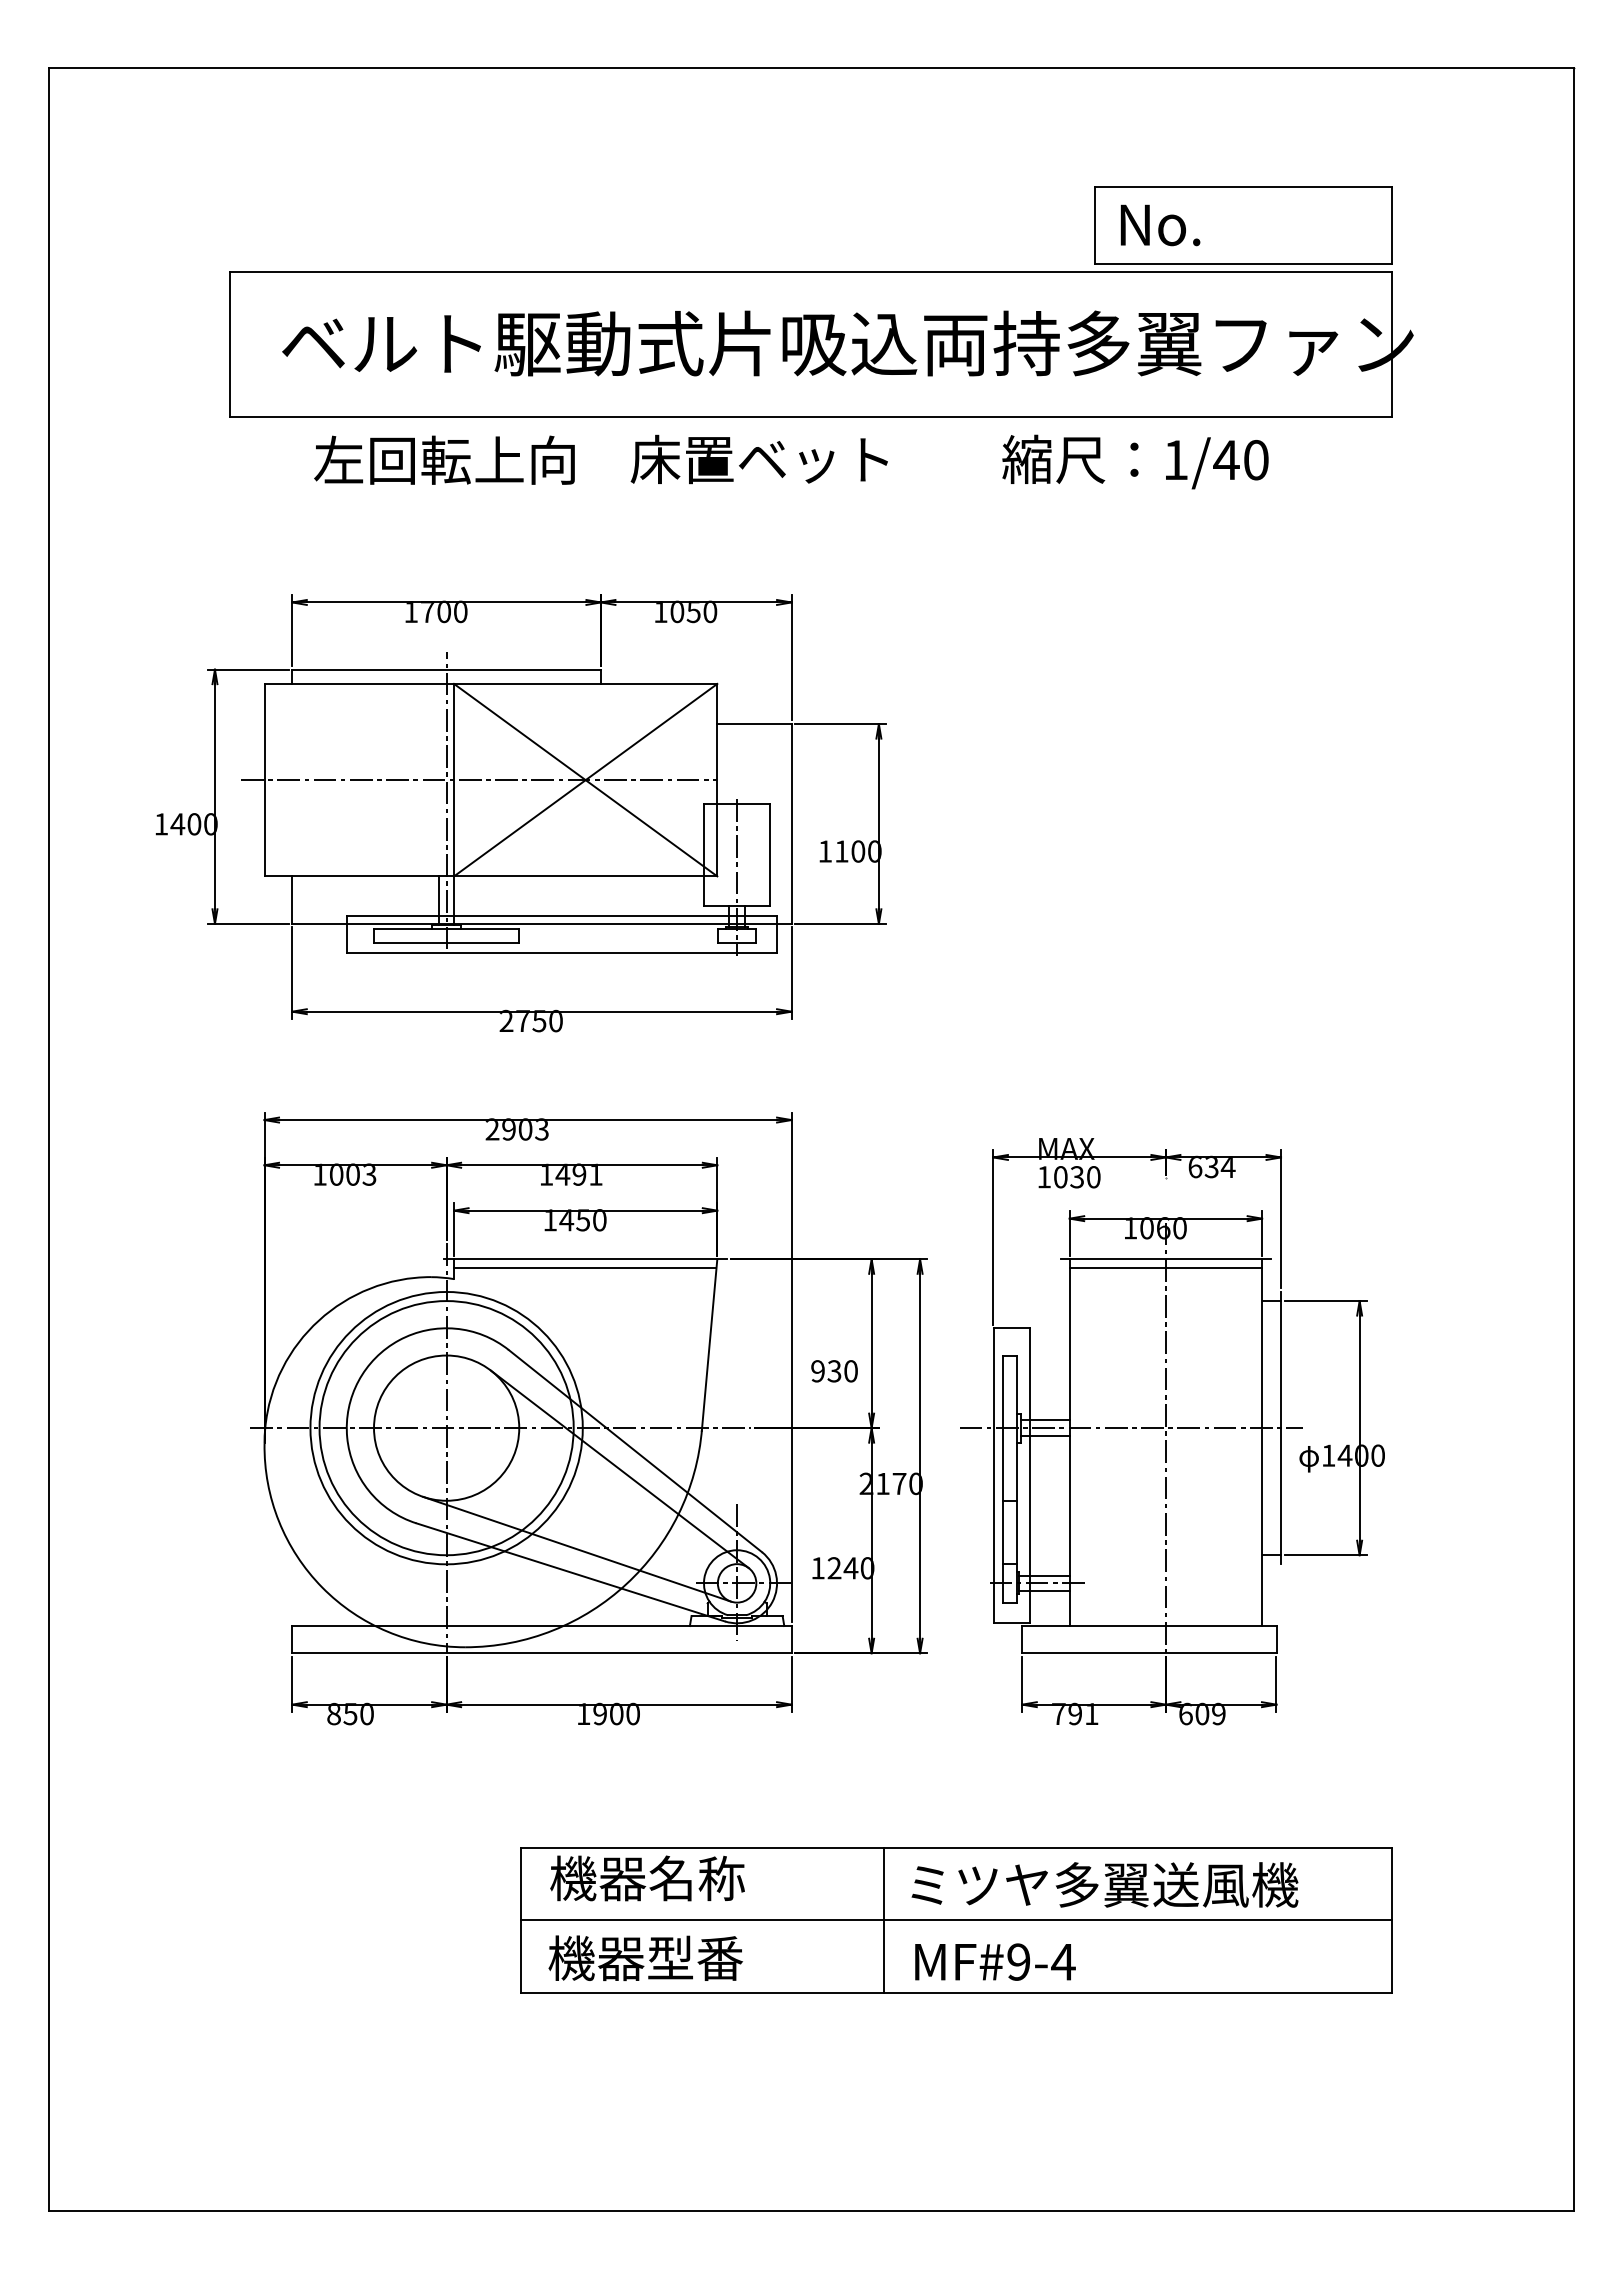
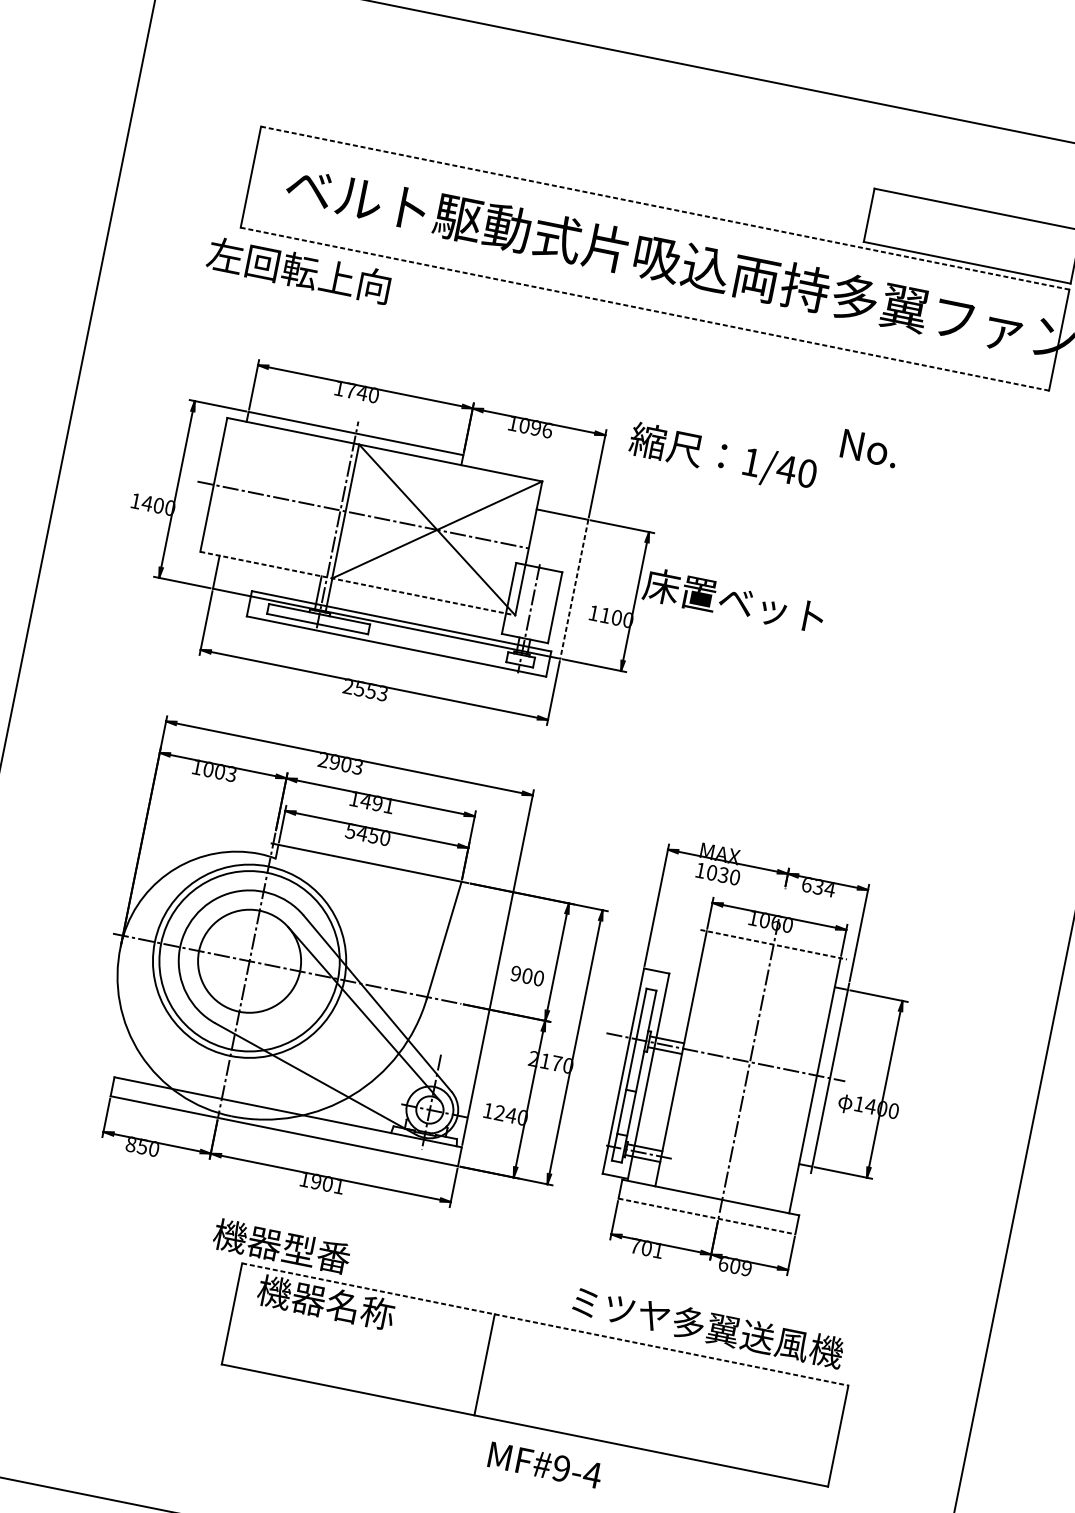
text: (1160, 225) -> (869, 448), moved
line: (811, 272) -> (665, 208), solid -> dashed
line: (811, 417) -> (645, 309), solid -> dashed
text: (444, 459) -> (299, 269), moved
text: (758, 459) -> (733, 600), moved
text: (1135, 461) -> (723, 457), moved
text: (443, 611) -> (361, 392), 1700 -> 1740
text: (701, 611) -> (541, 428), 1050 -> 1096
line: (791, 823) -> (574, 588), solid -> dashed
line: (491, 876) -> (358, 583), solid -> dashed
text: (538, 1021) -> (370, 691), 2750 -> 2553
text: (549, 1220) -> (350, 831), 1450 -> 5450
line: (1166, 1259) -> (774, 944), solid -> dashed
line: (585, 1268) -> (368, 869), removed
line: (1165, 1268) -> (772, 951), removed
text: (834, 1371) -> (527, 976), 930 -> 900
line: (576, 1548) -> (323, 1063), removed
line: (1149, 1653) -> (706, 1216), solid -> dashed
text: (632, 1713) -> (338, 1185), 1900 -> 1901
text: (1075, 1714) -> (646, 1248), 791 -> 701
line: (956, 1847) -> (545, 1324), solid -> dashed
text: (1104, 1884) -> (707, 1326), moved
line: (955, 1920) -> (534, 1375), removed
text: (645, 1957) -> (281, 1246), moved
text: (995, 1961) -> (545, 1464), moved

